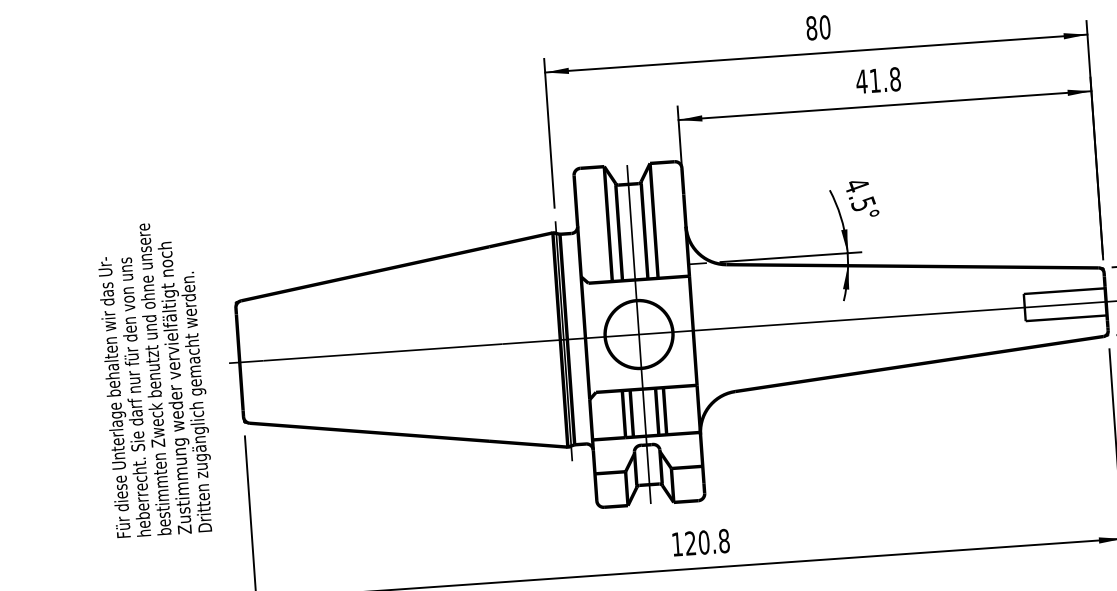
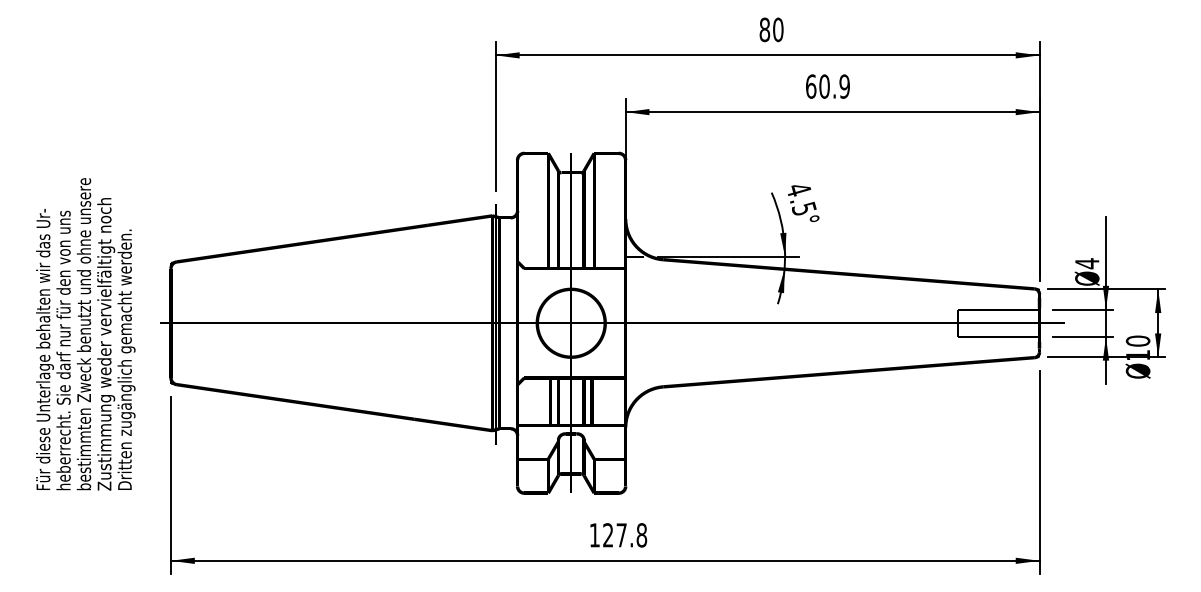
text: (878, 80) -> (827, 86), 41.8 -> 60.9
text: (703, 542) -> (621, 535), 120.8 -> 127.8

